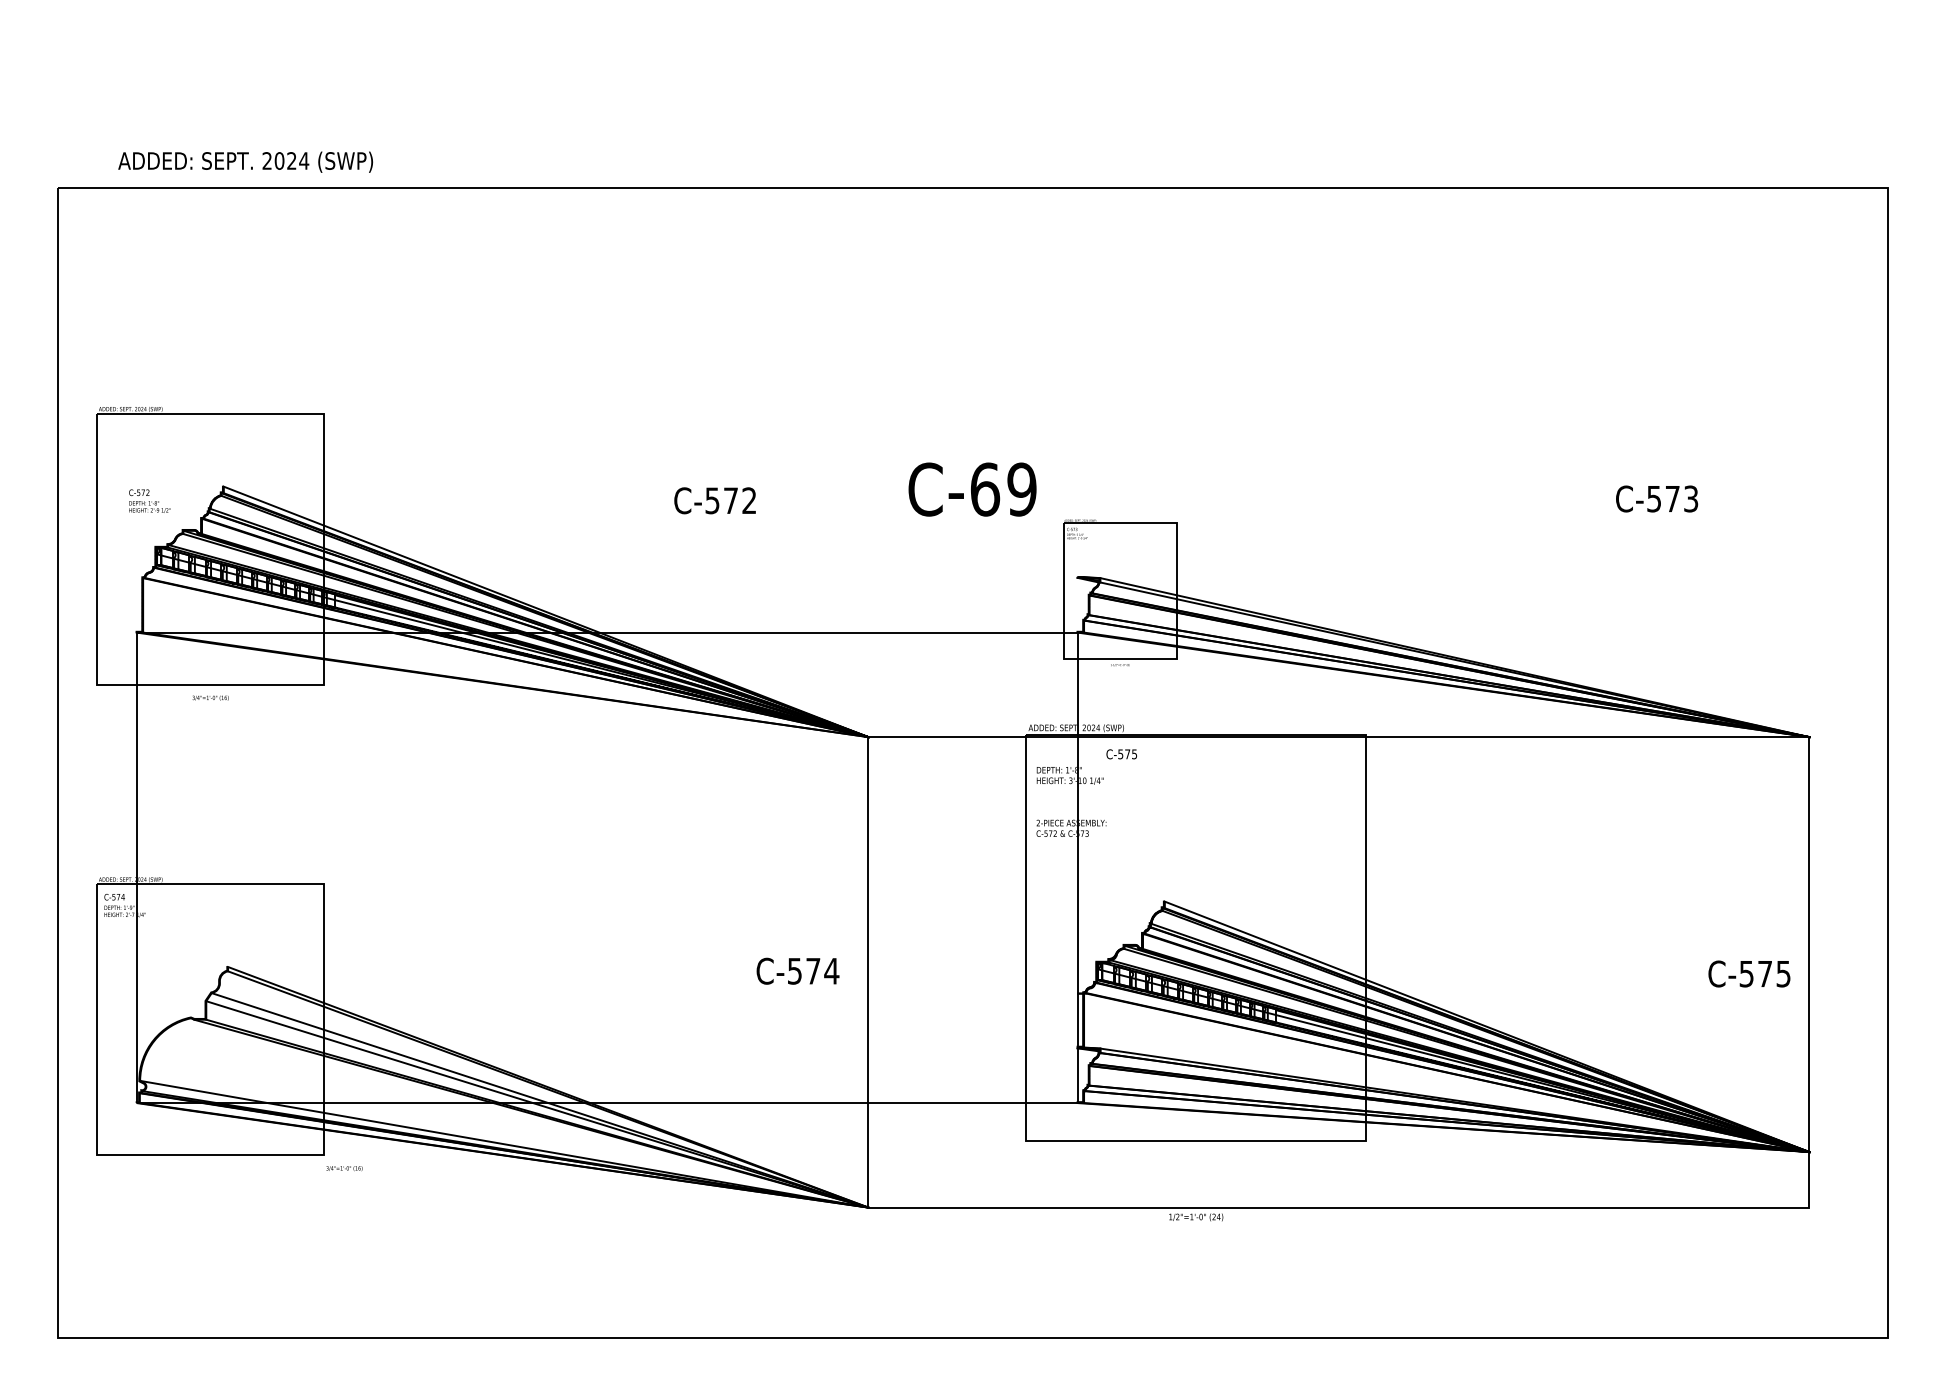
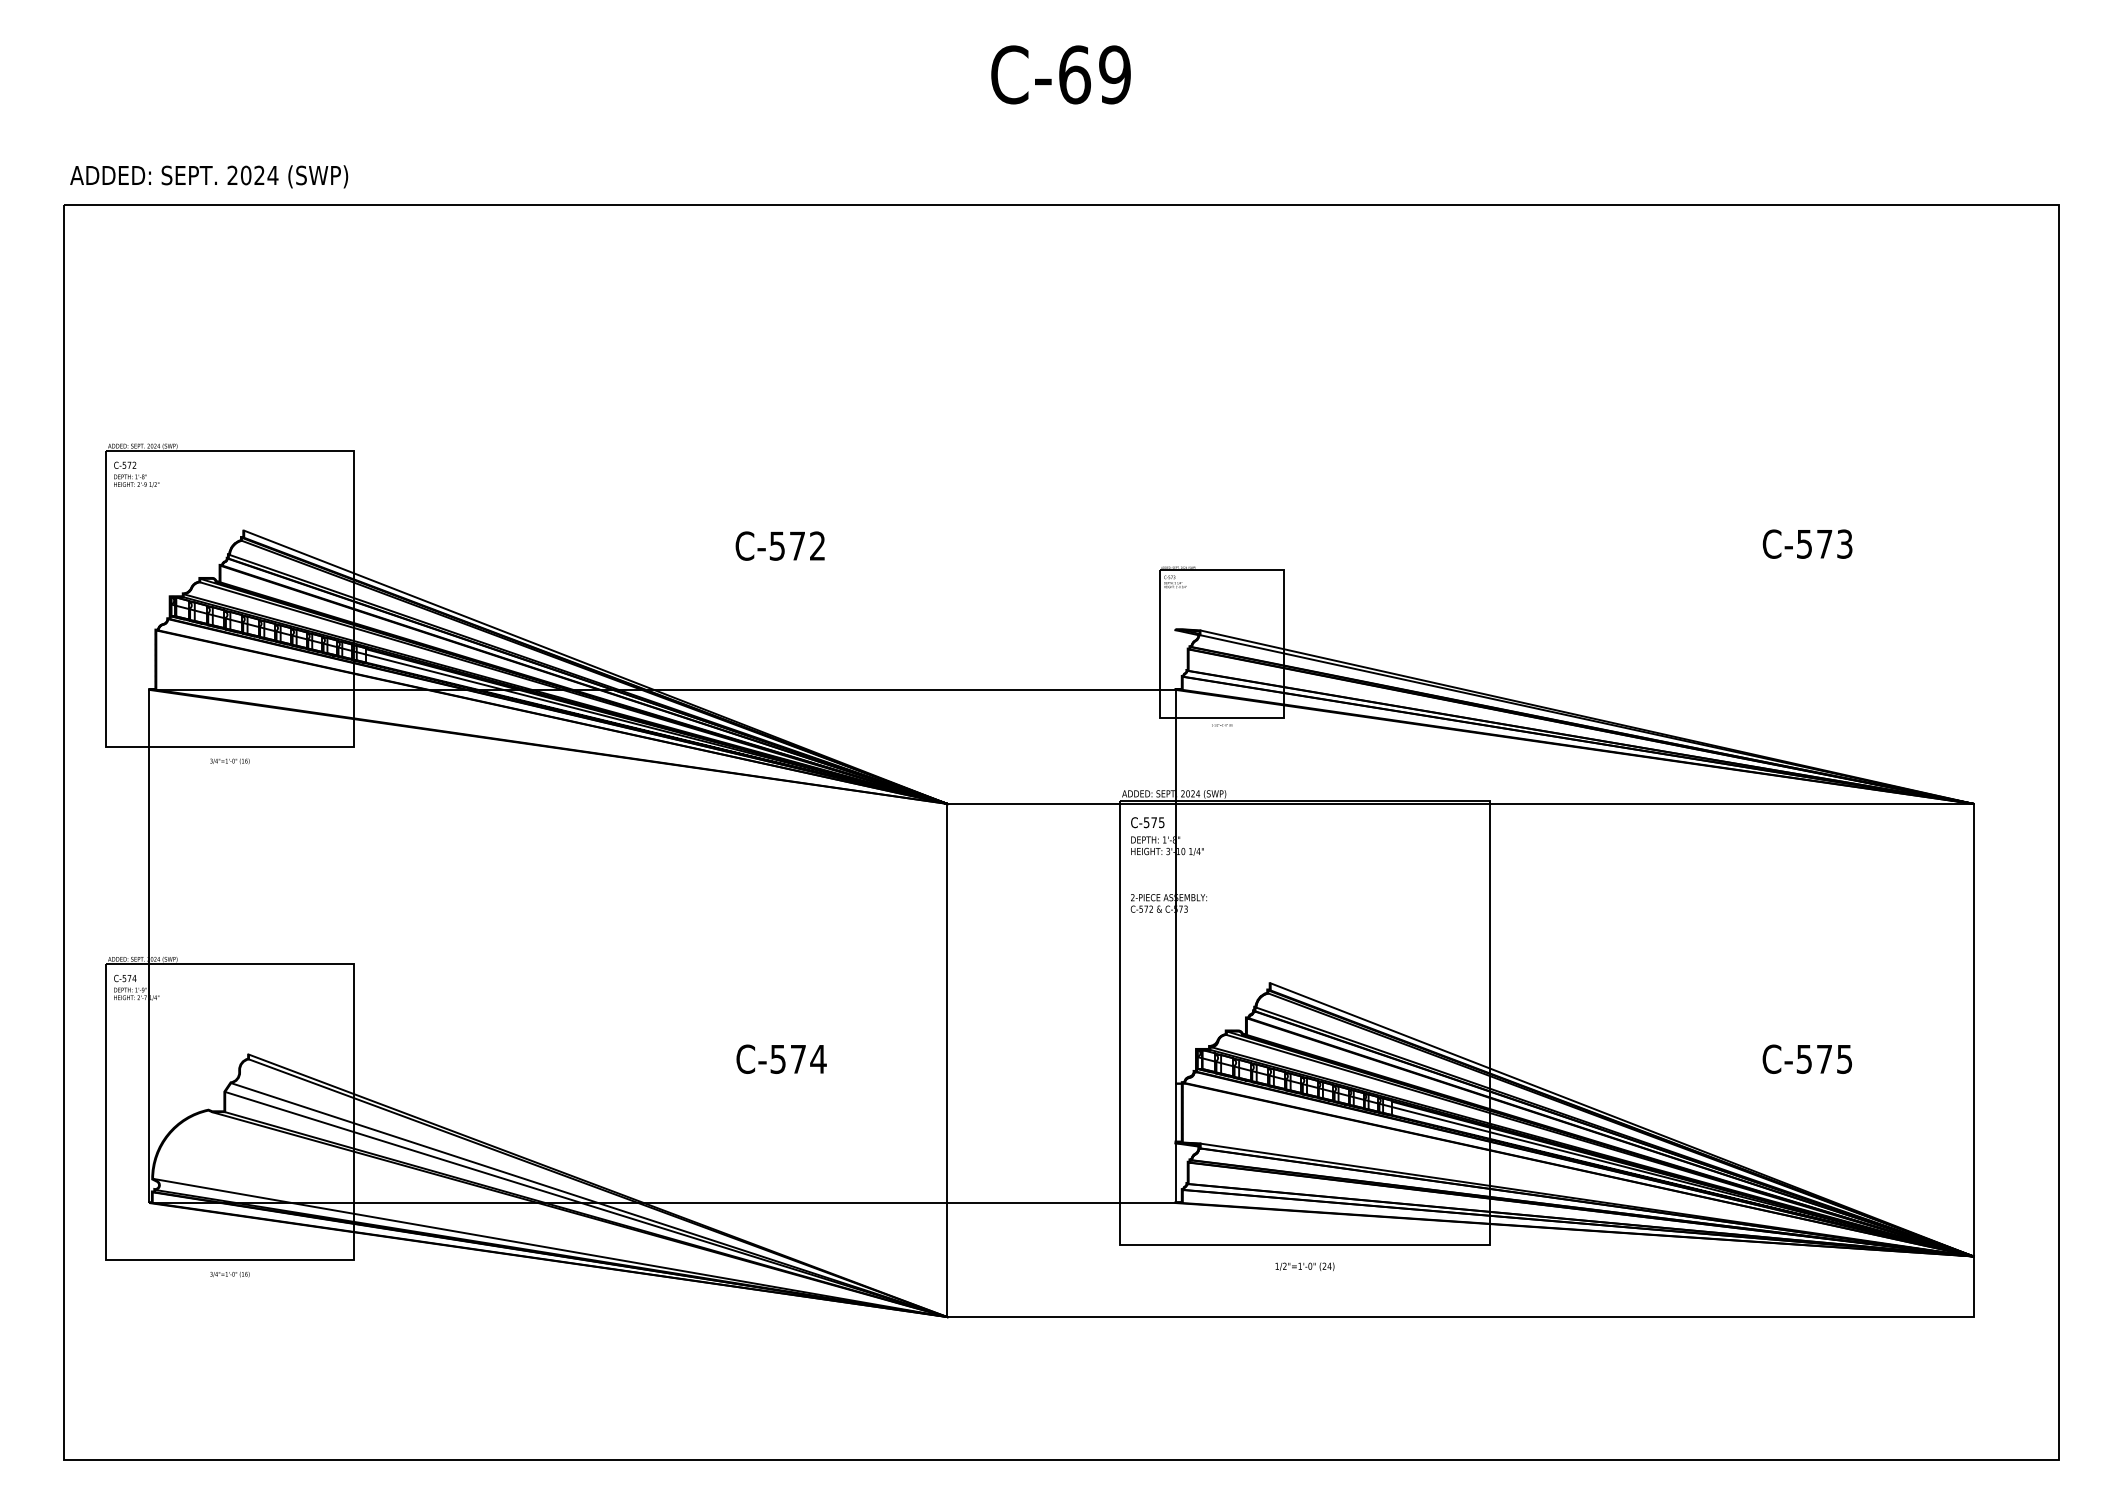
text: (245, 161) -> (209, 176), moved
text: (972, 489) -> (1060, 74), moved
text: (149, 501) -> (136, 474), moved
text: (1121, 754) -> (1147, 822), moved
text: (797, 970) -> (781, 1058), moved
text: (1748, 973) -> (1806, 1058), moved
text: (344, 1168) -> (229, 1274), moved
text: (1195, 1217) -> (1304, 1266), moved

